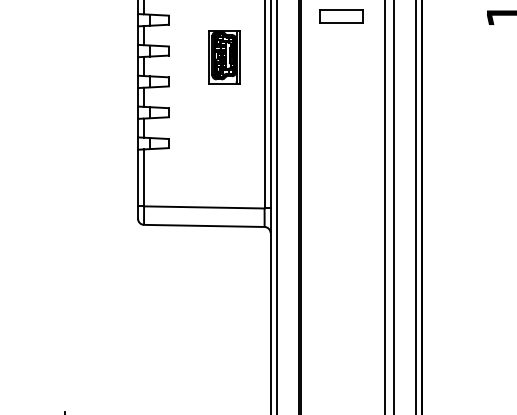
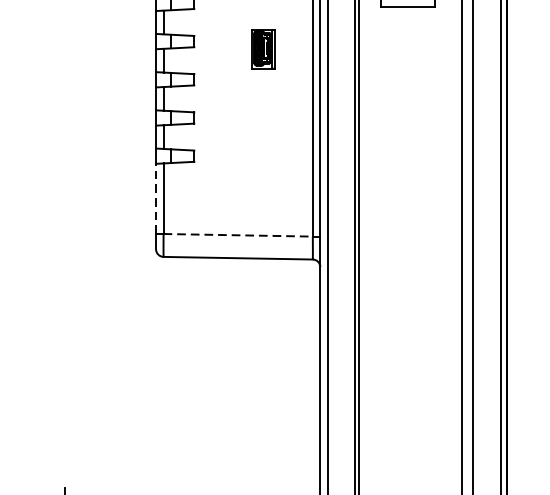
part: (224, 57) -> (263, 49), size x0.6
line: (138, 177) -> (156, 198), solid -> dashed
line: (204, 207) -> (238, 235), solid -> dashed

